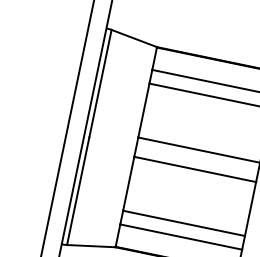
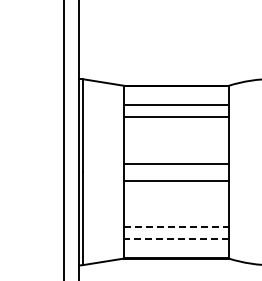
line: (184, 223) -> (176, 227), solid -> dashed
line: (181, 236) -> (176, 238), solid -> dashed

